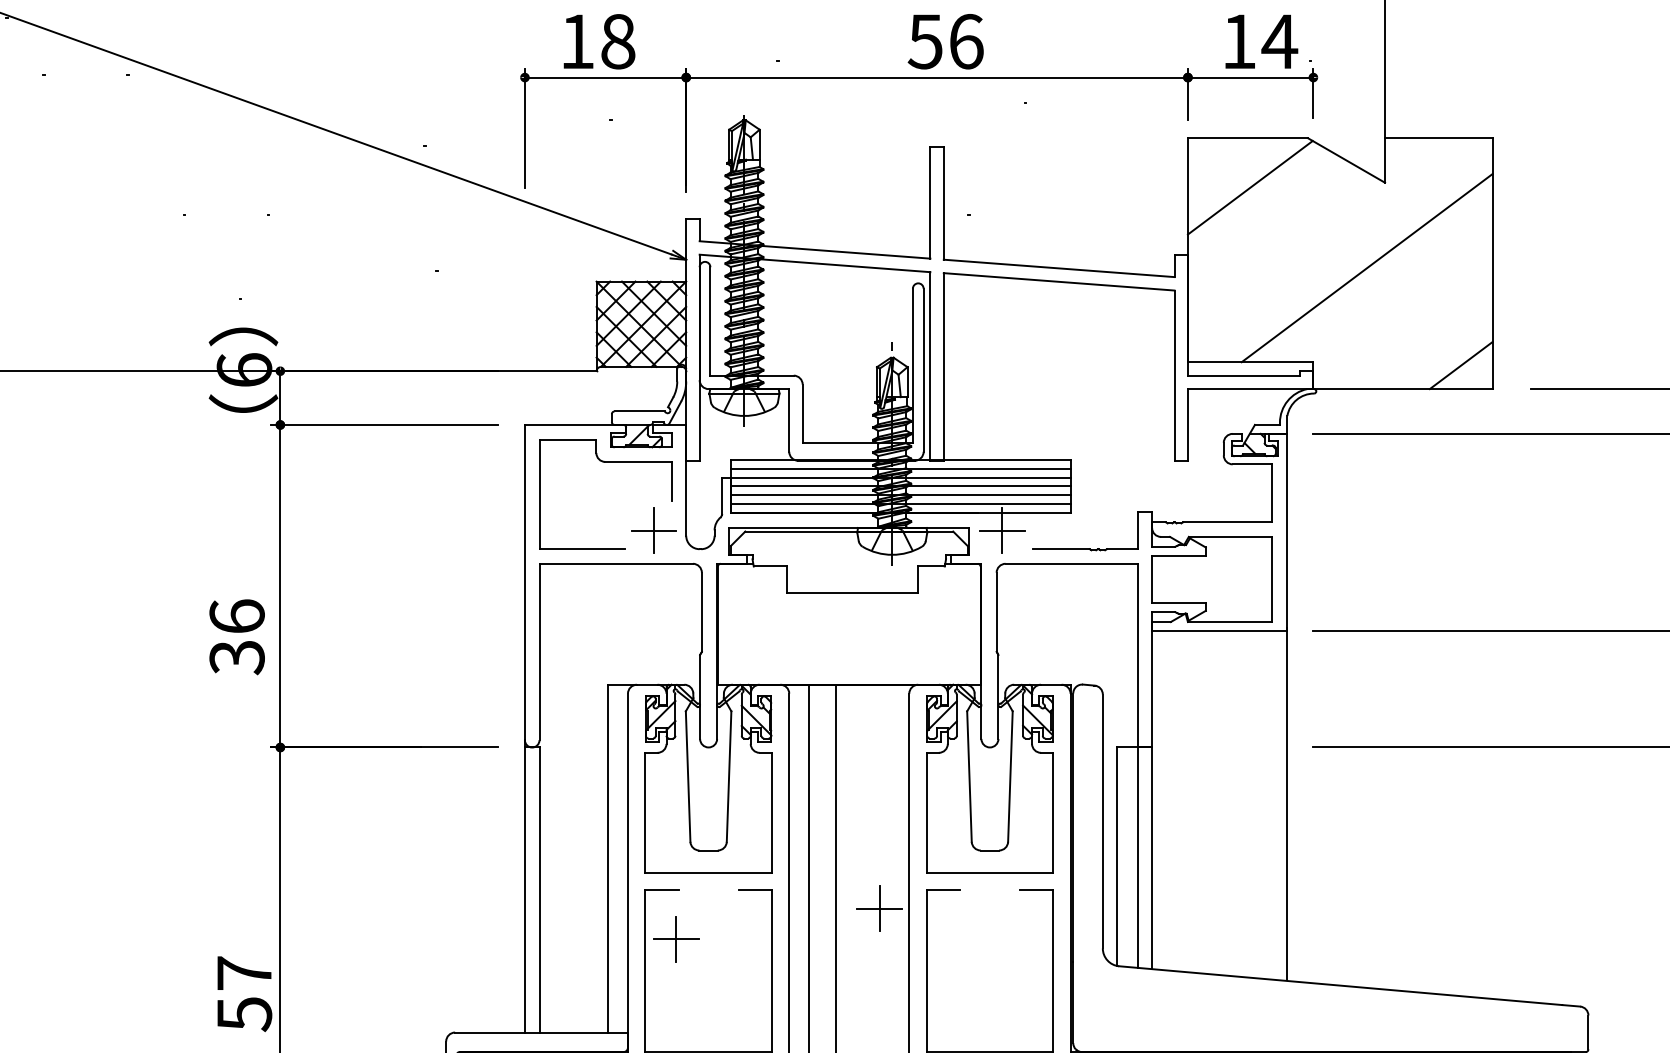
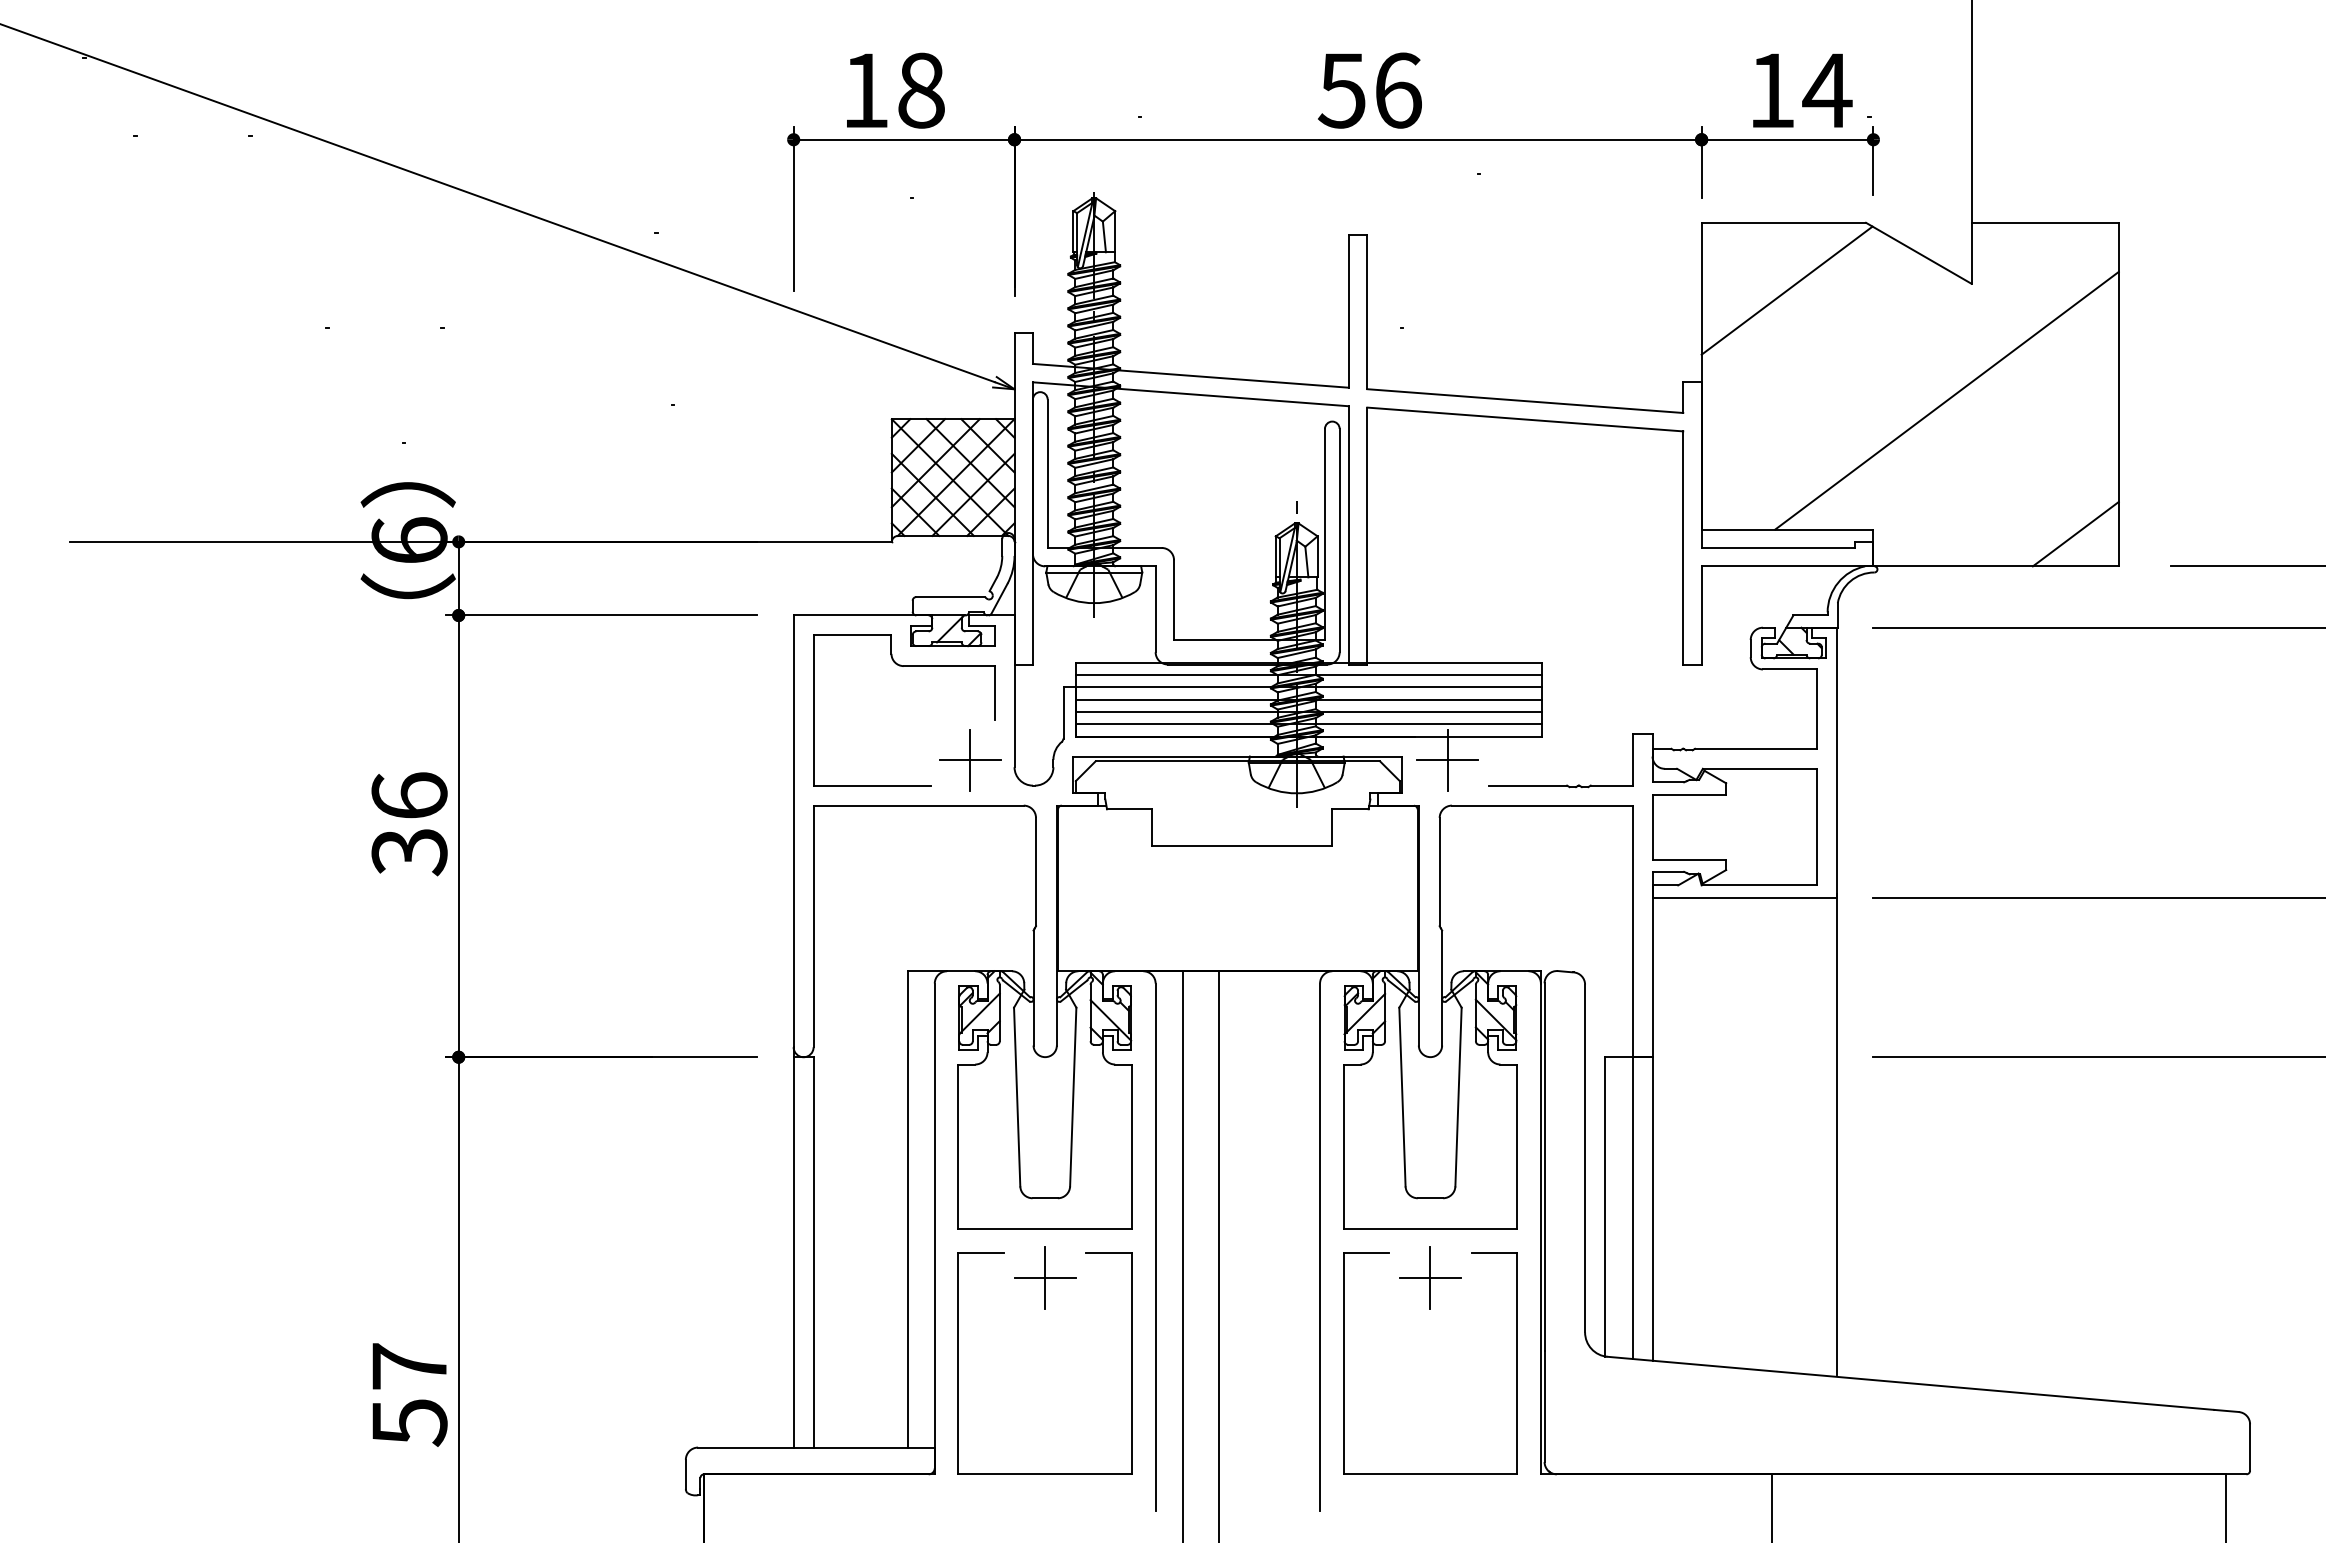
text: (237, 637) -> (409, 824), moved
part: (879, 908) -> (1430, 1277), moved
part: (676, 939) -> (1045, 1277), moved

